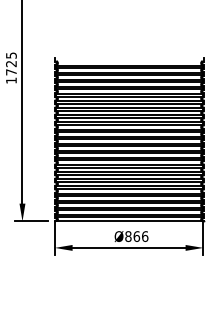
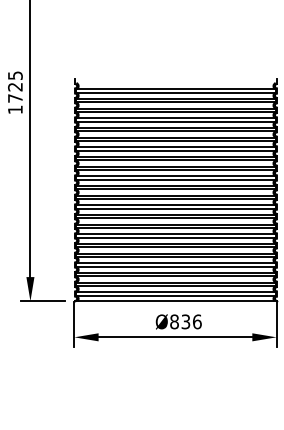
text: (136, 236) -> (185, 321), Ø866 -> Ø836

